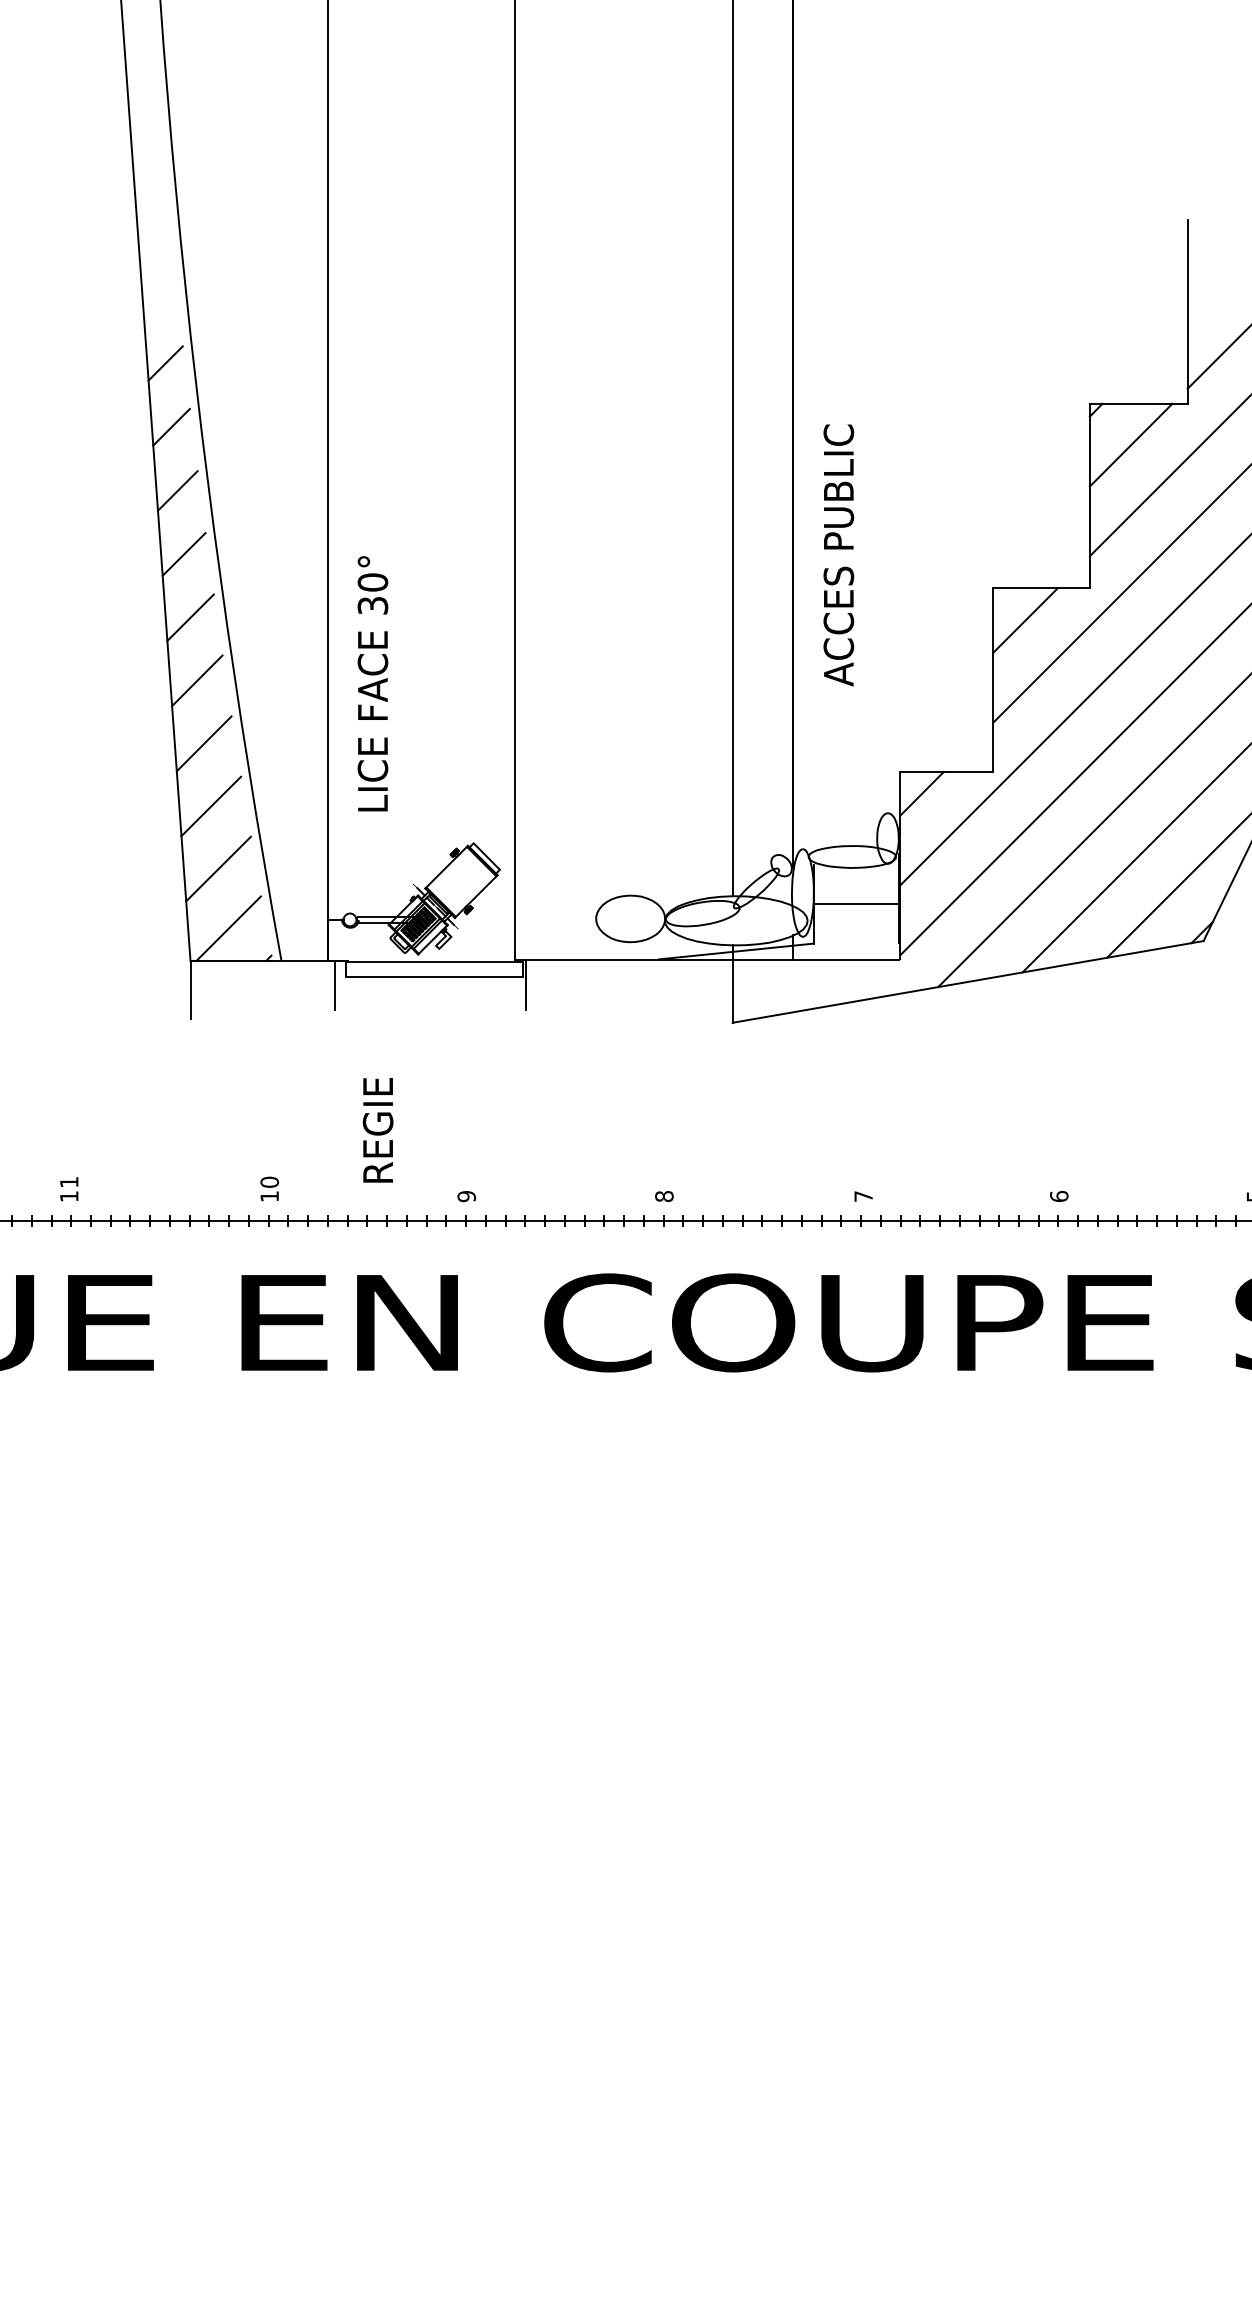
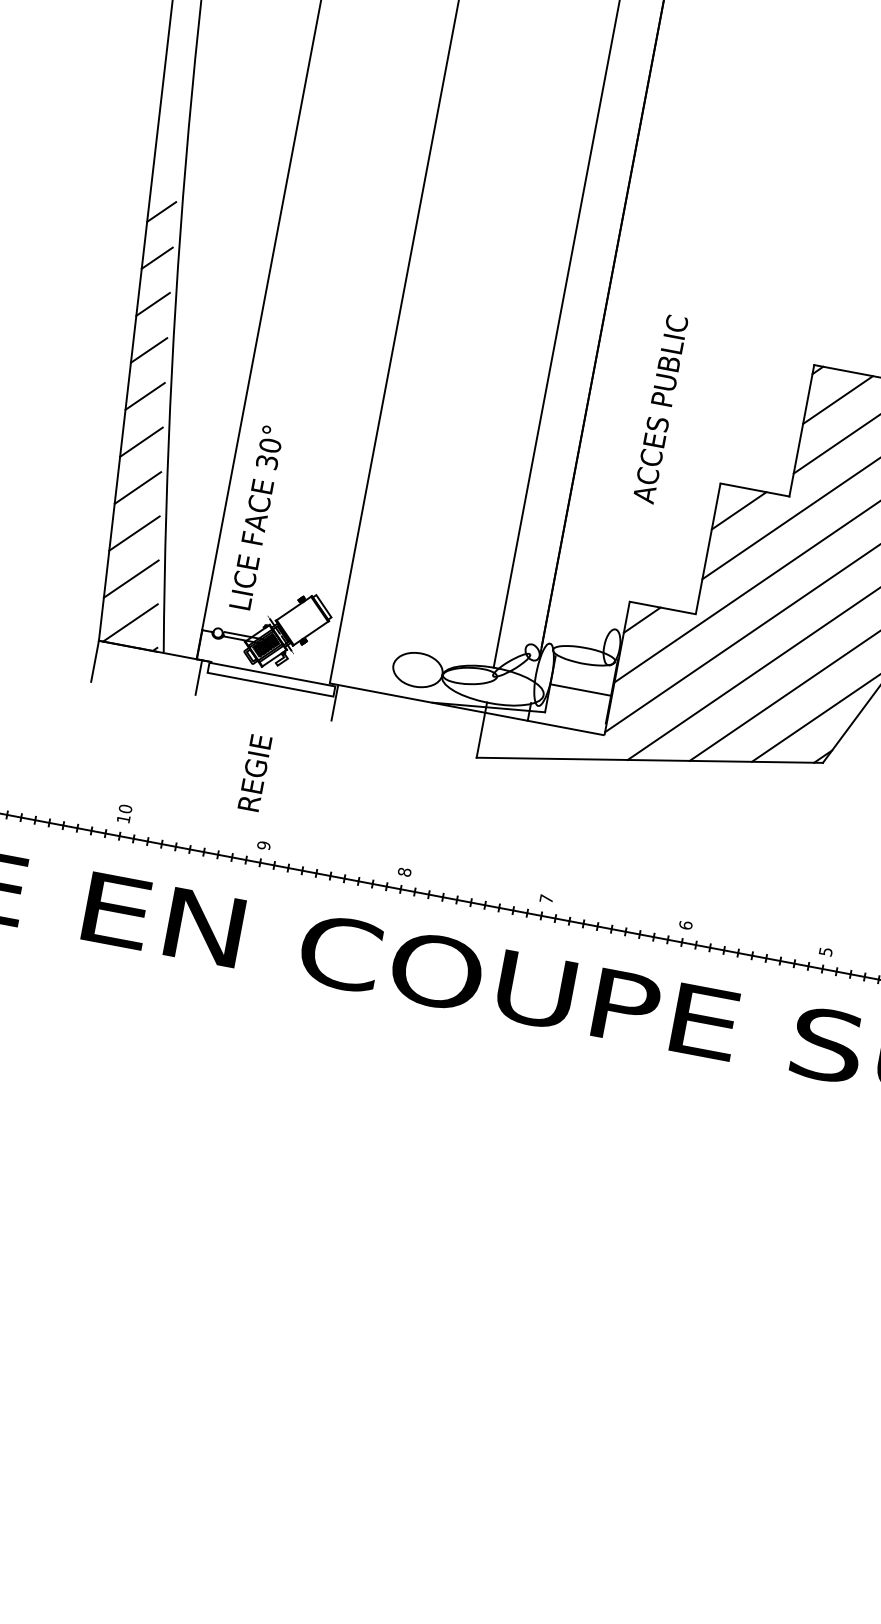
text: (838, 555) -> (660, 409), moved
text: (372, 683) -> (256, 517), moved
text: (377, 1130) -> (254, 773), moved

